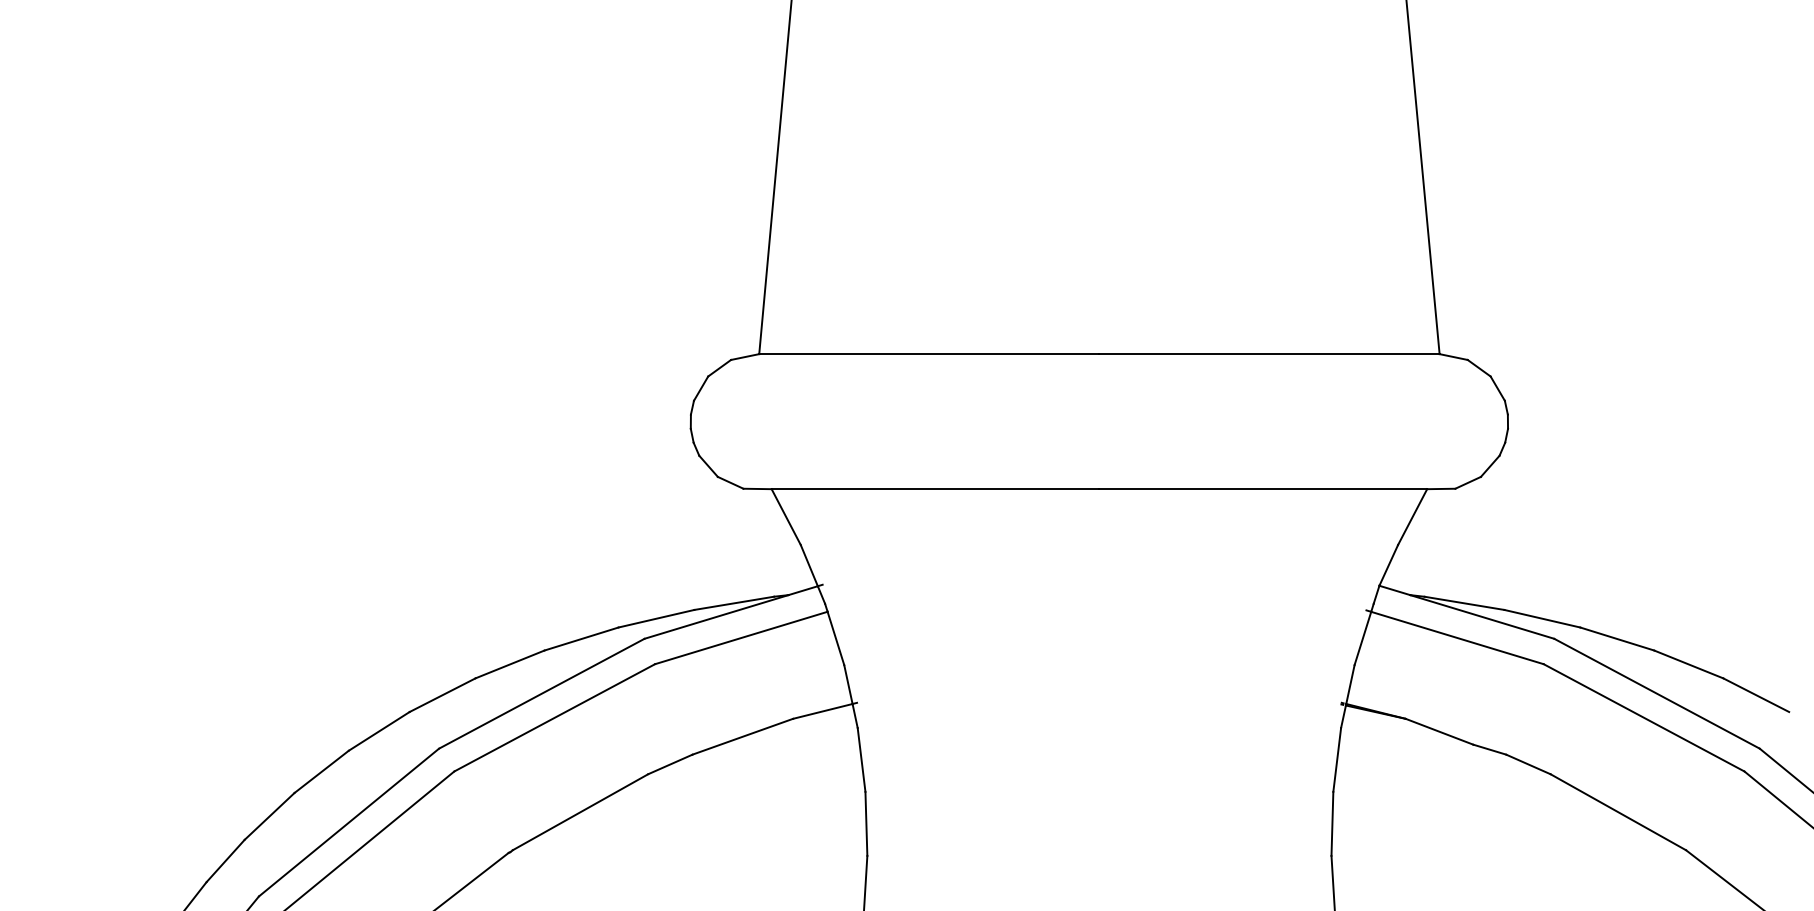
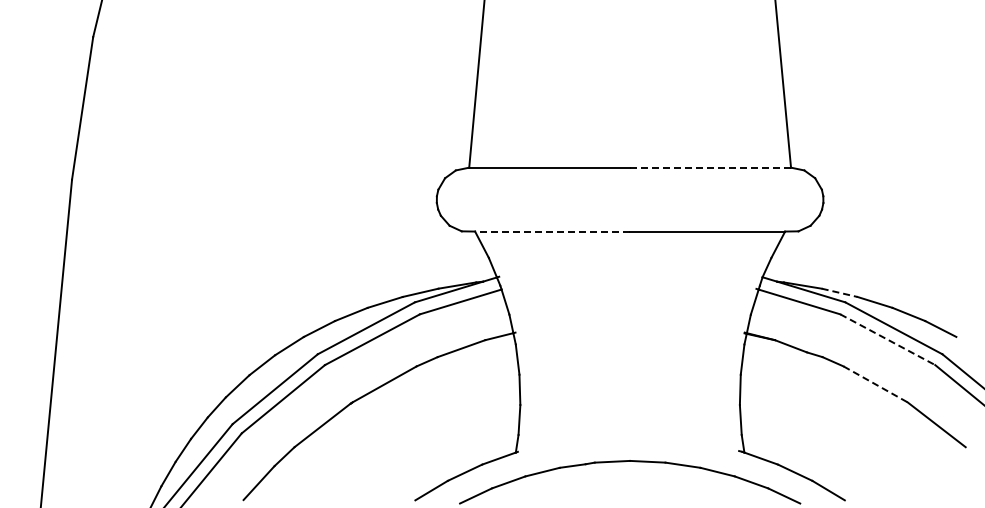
line: (1271, 353) -> (711, 167), solid -> dashed
line: (935, 489) -> (552, 231), solid -> dashed
line: (1544, 618) -> (840, 292), solid -> dashed
line: (1643, 717) -> (887, 339), solid -> dashed
line: (1618, 812) -> (875, 384), solid -> dashed

